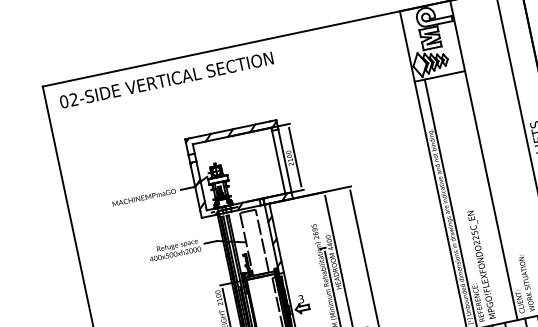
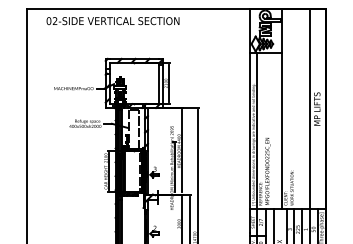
text: (165, 80) -> (112, 21), moved

